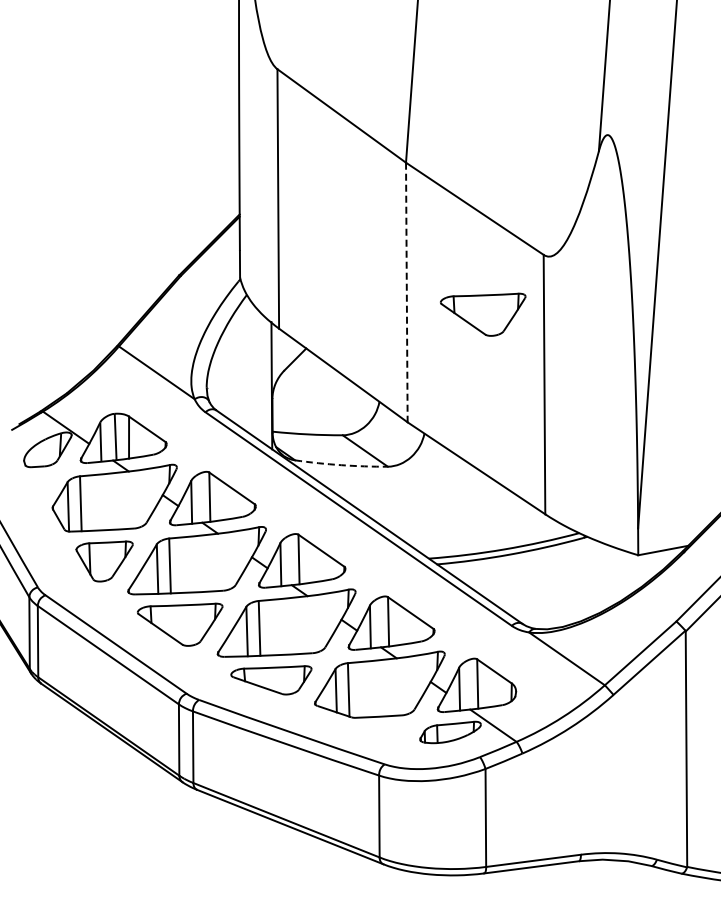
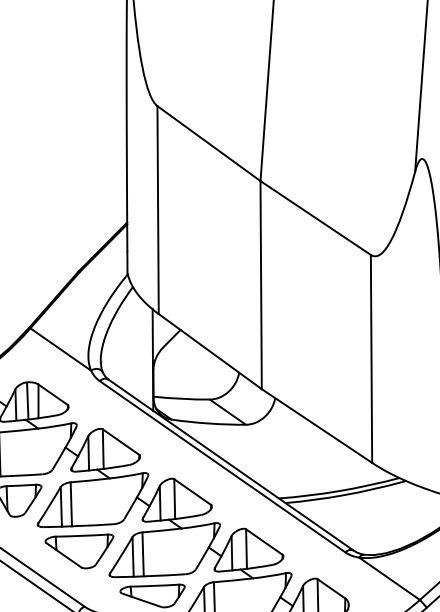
line: (406, 292) -> (260, 285), dashed -> solid
part: (483, 314) -> (322, 302), removed
arc: (341, 465) -> (208, 423), dashed -> solid

